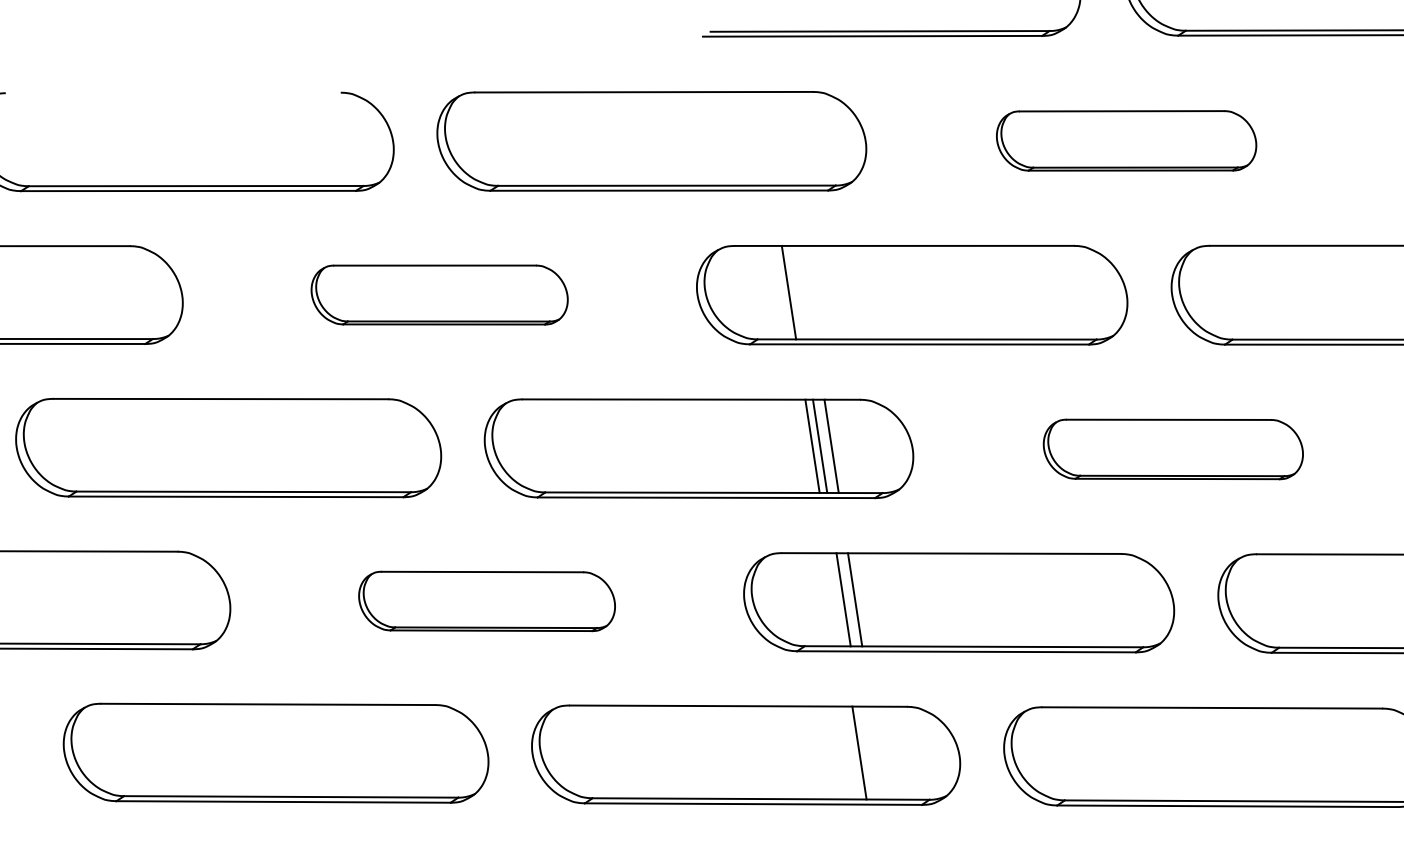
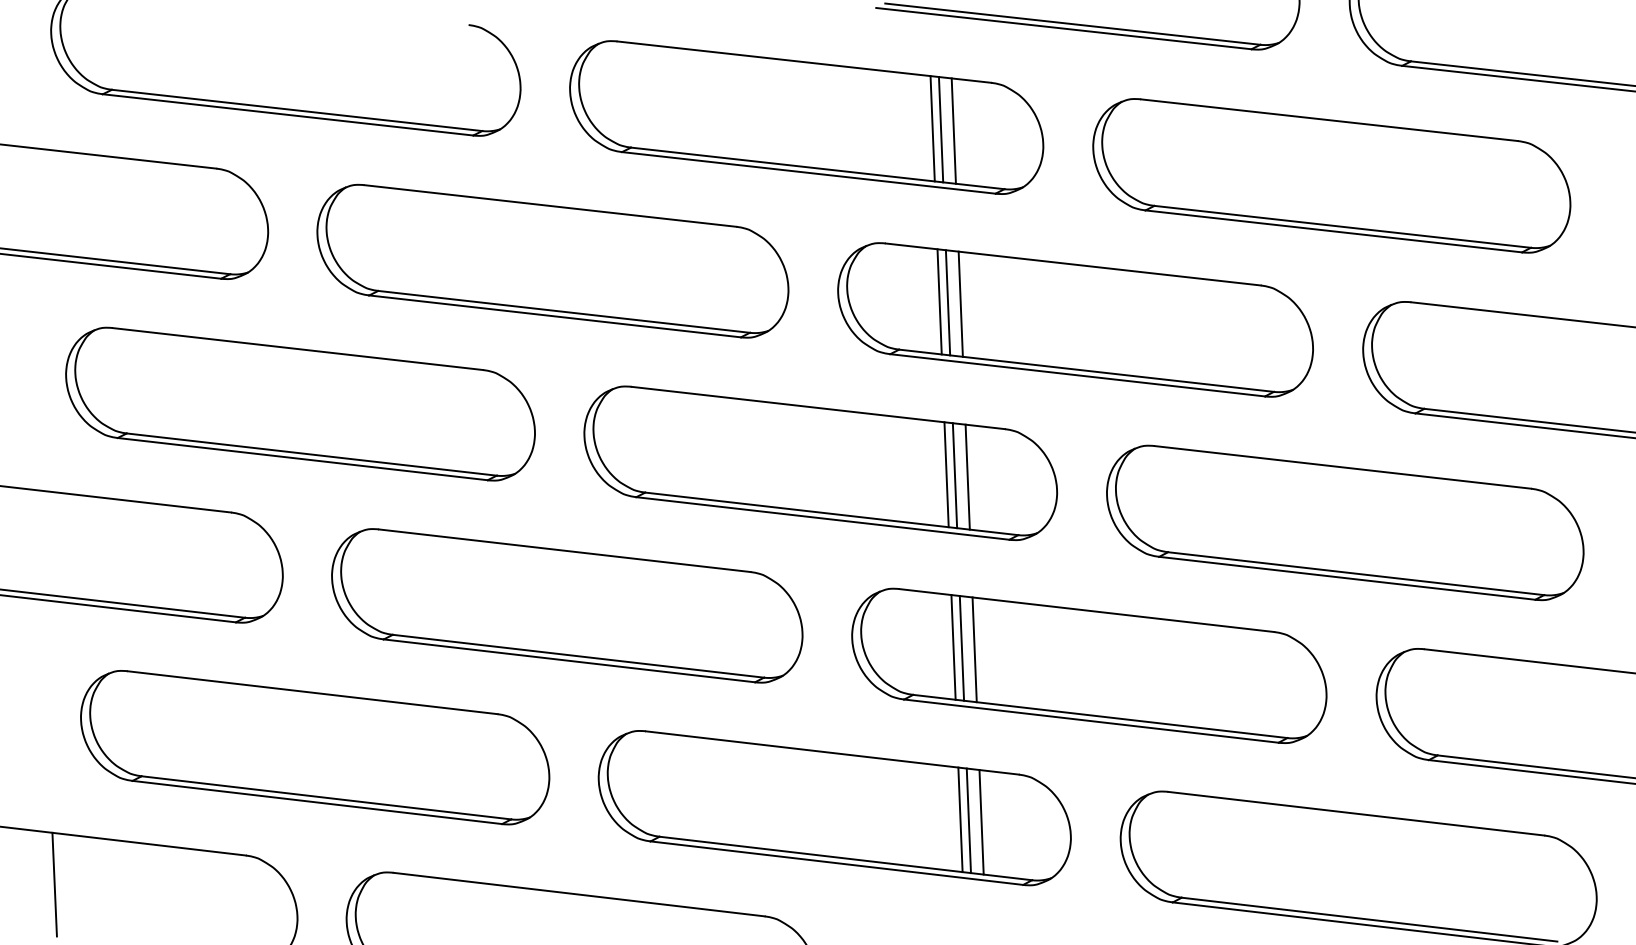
line: (765, 138) -> (932, 128), added
line: (772, 138) -> (940, 129), added
line: (784, 138) -> (953, 130), added
part: (1126, 140) -> (1331, 175), size x1.67
line: (796, 292) -> (947, 302), added
line: (807, 292) -> (960, 303), added
part: (439, 294) -> (552, 260), size x1.67
part: (1173, 449) -> (1345, 522), size x1.67
line: (835, 599) -> (953, 647), added
part: (487, 601) -> (567, 605), size x1.67
line: (866, 752) -> (968, 820), added
line: (878, 753) -> (981, 822), added

